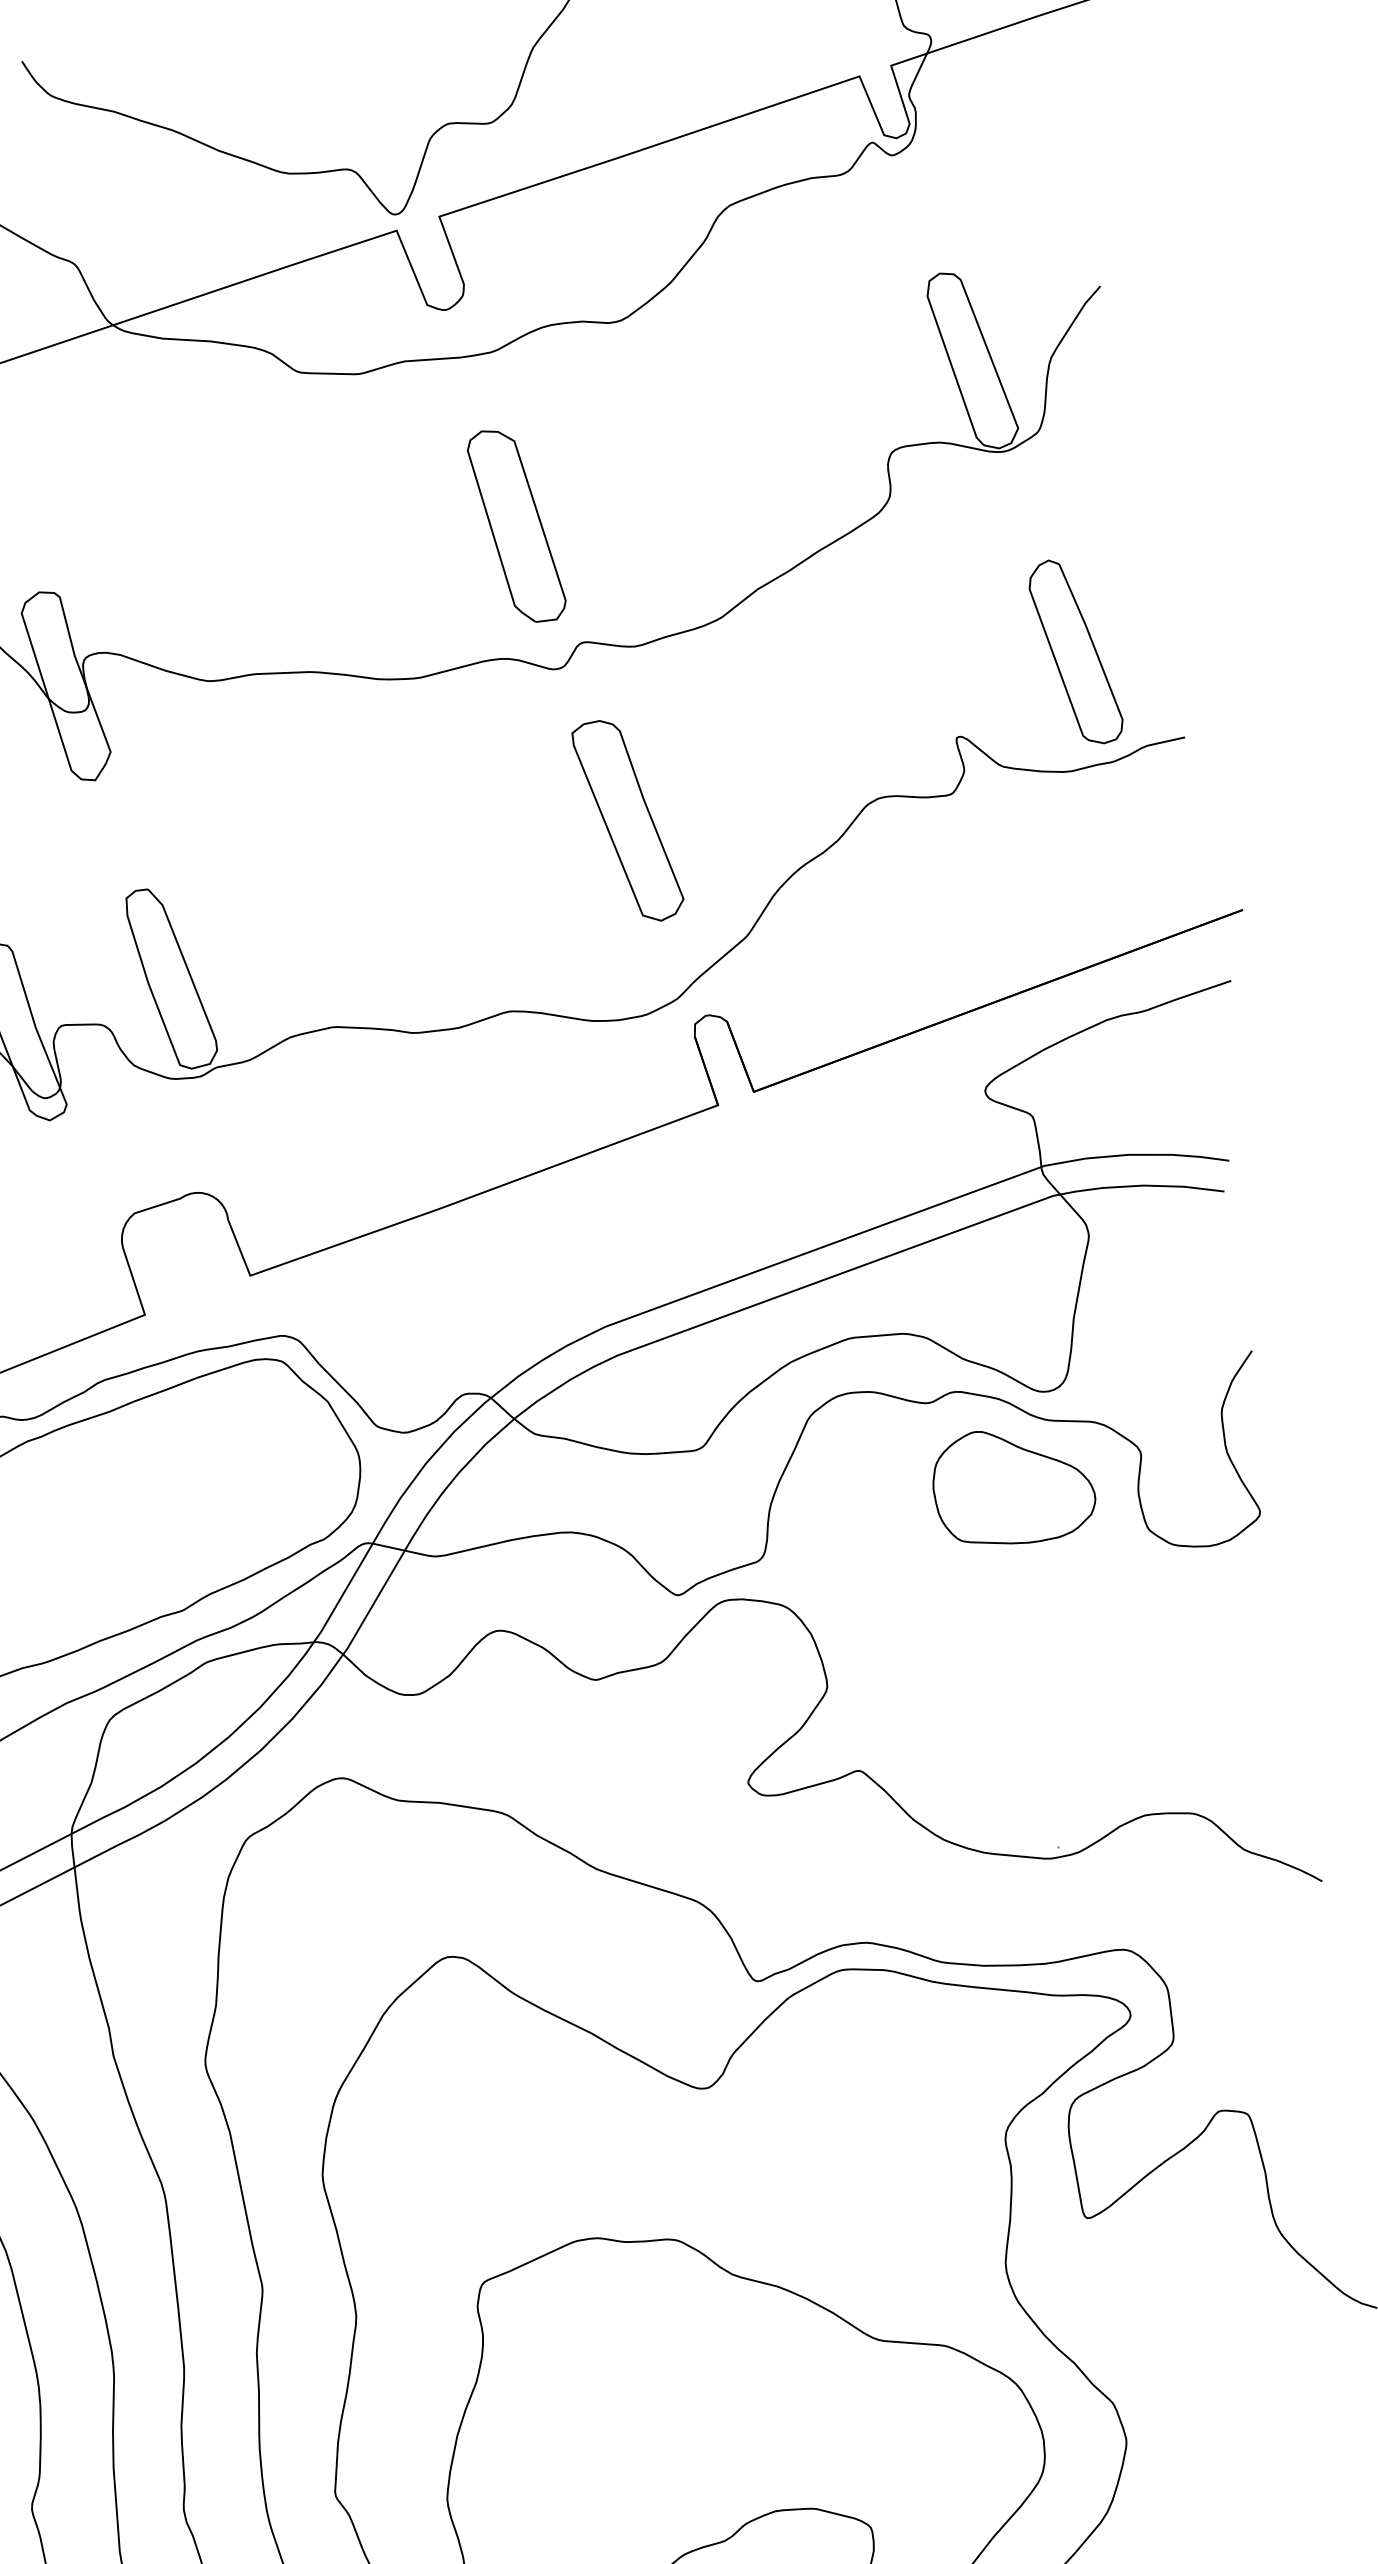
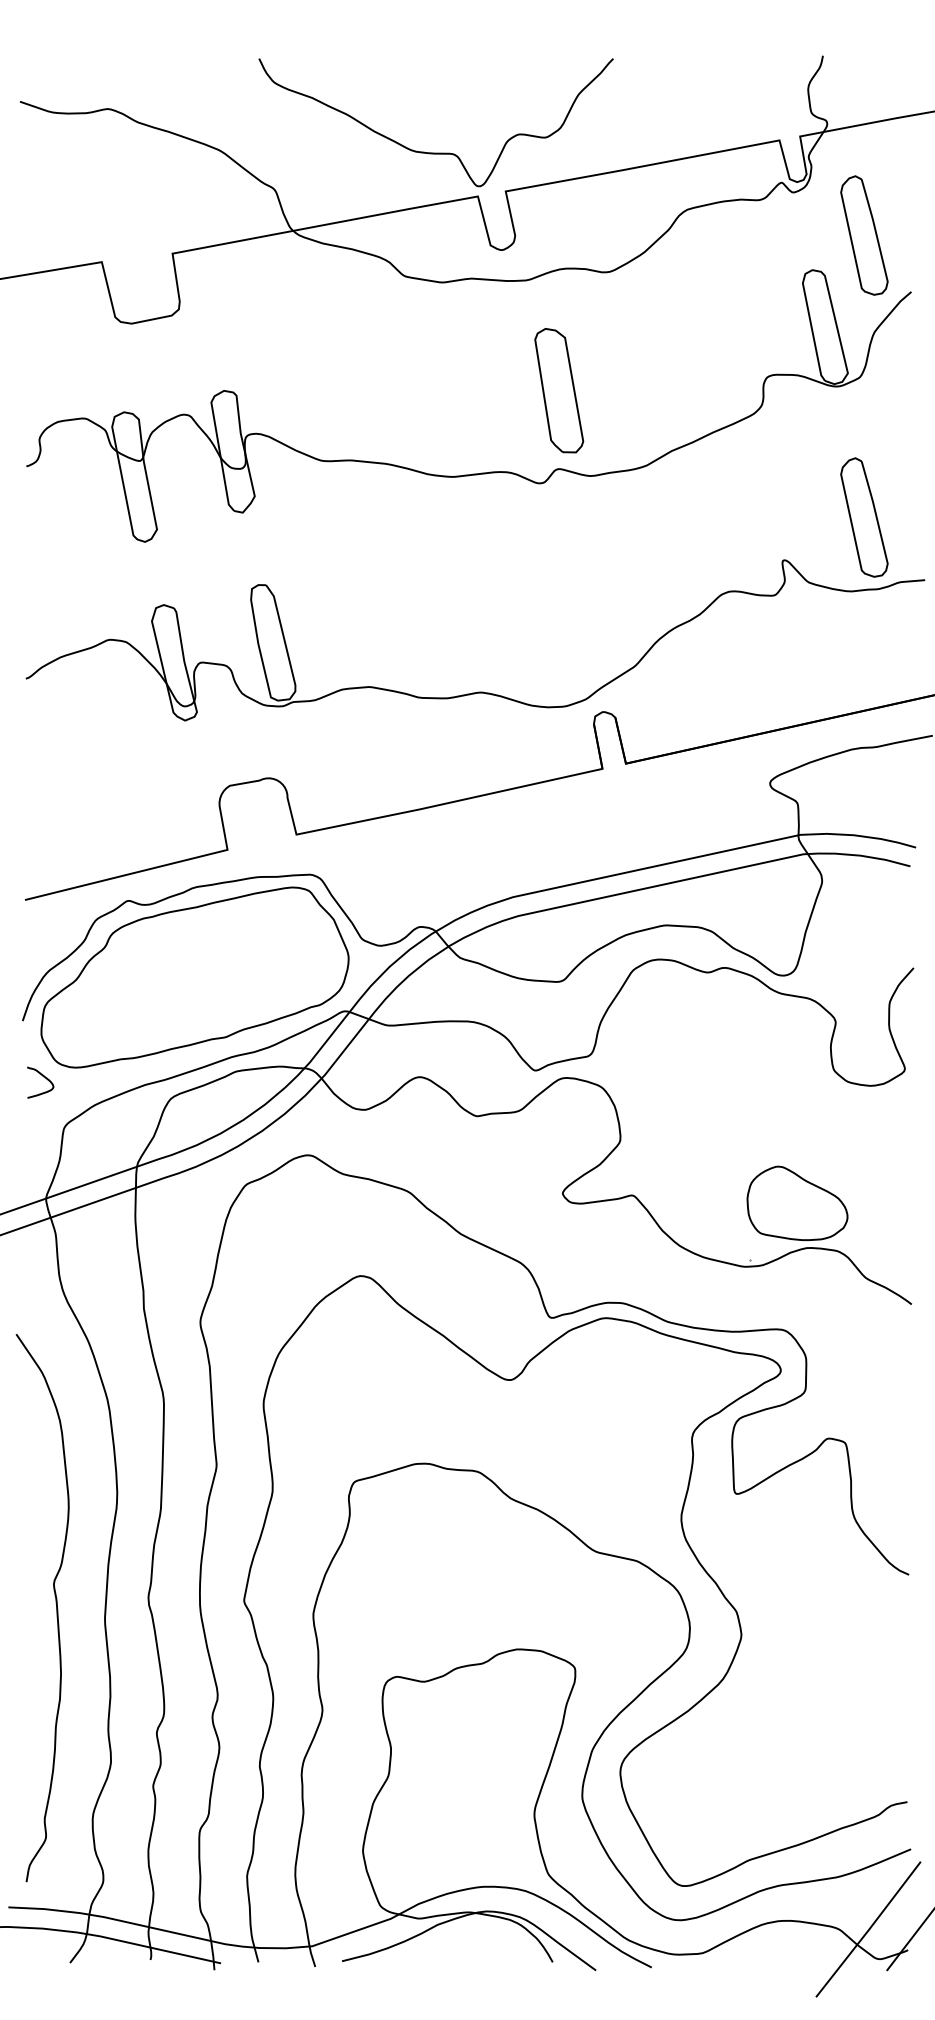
part: (1014, 207) -> (864, 235), added
part: (517, 525) -> (559, 390), moved
part: (627, 820) -> (570, 583), removed
part: (1013, 1484) -> (797, 1202), moved

